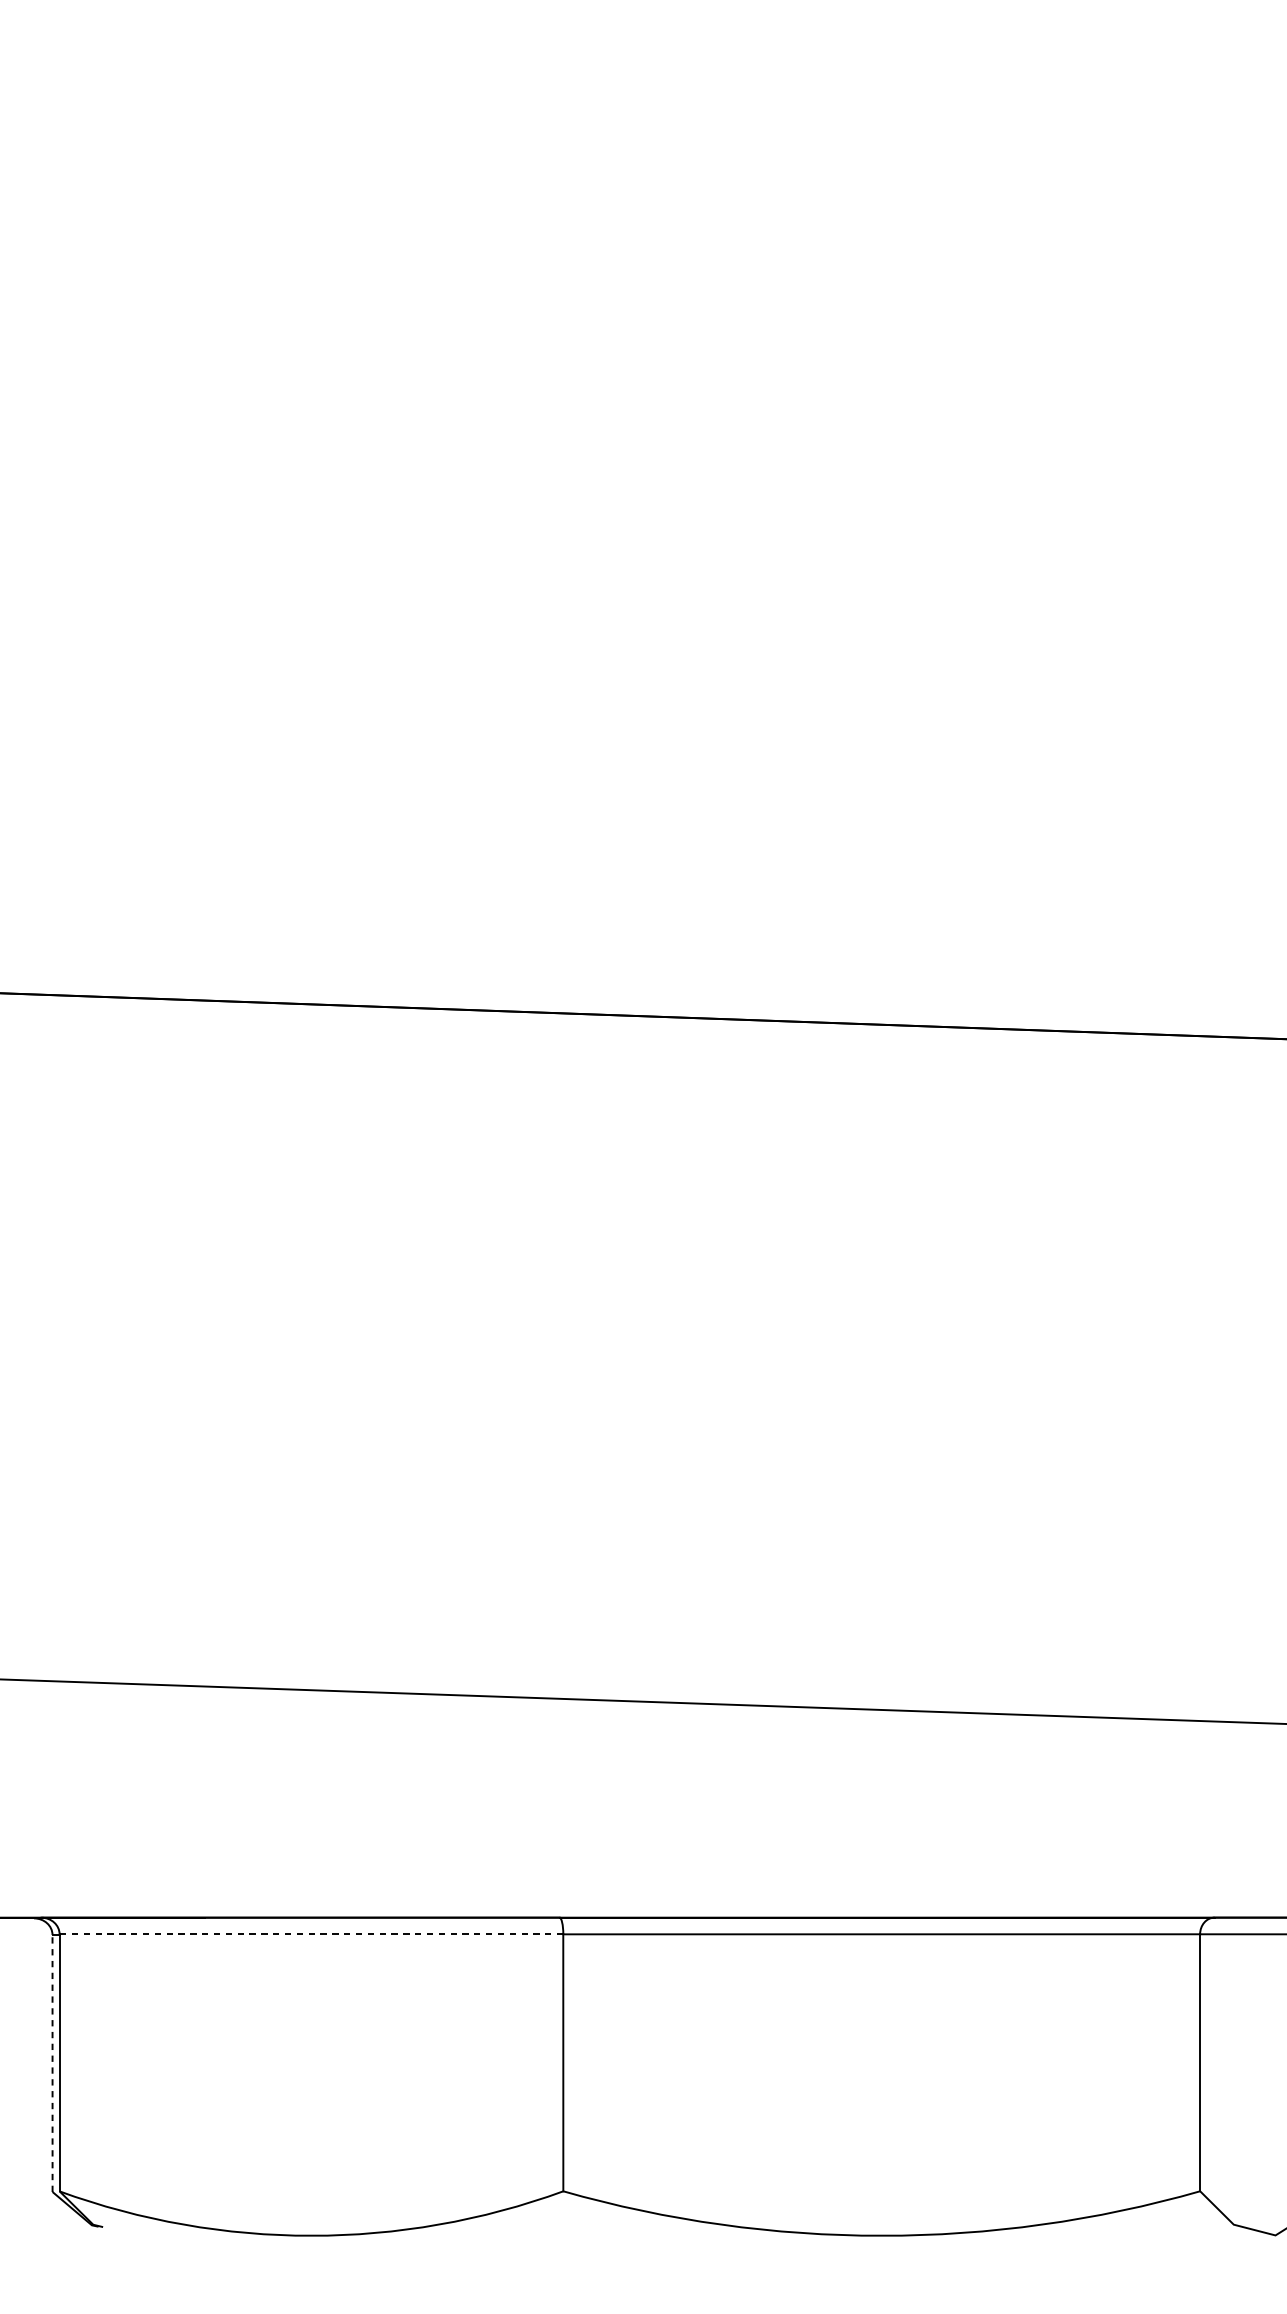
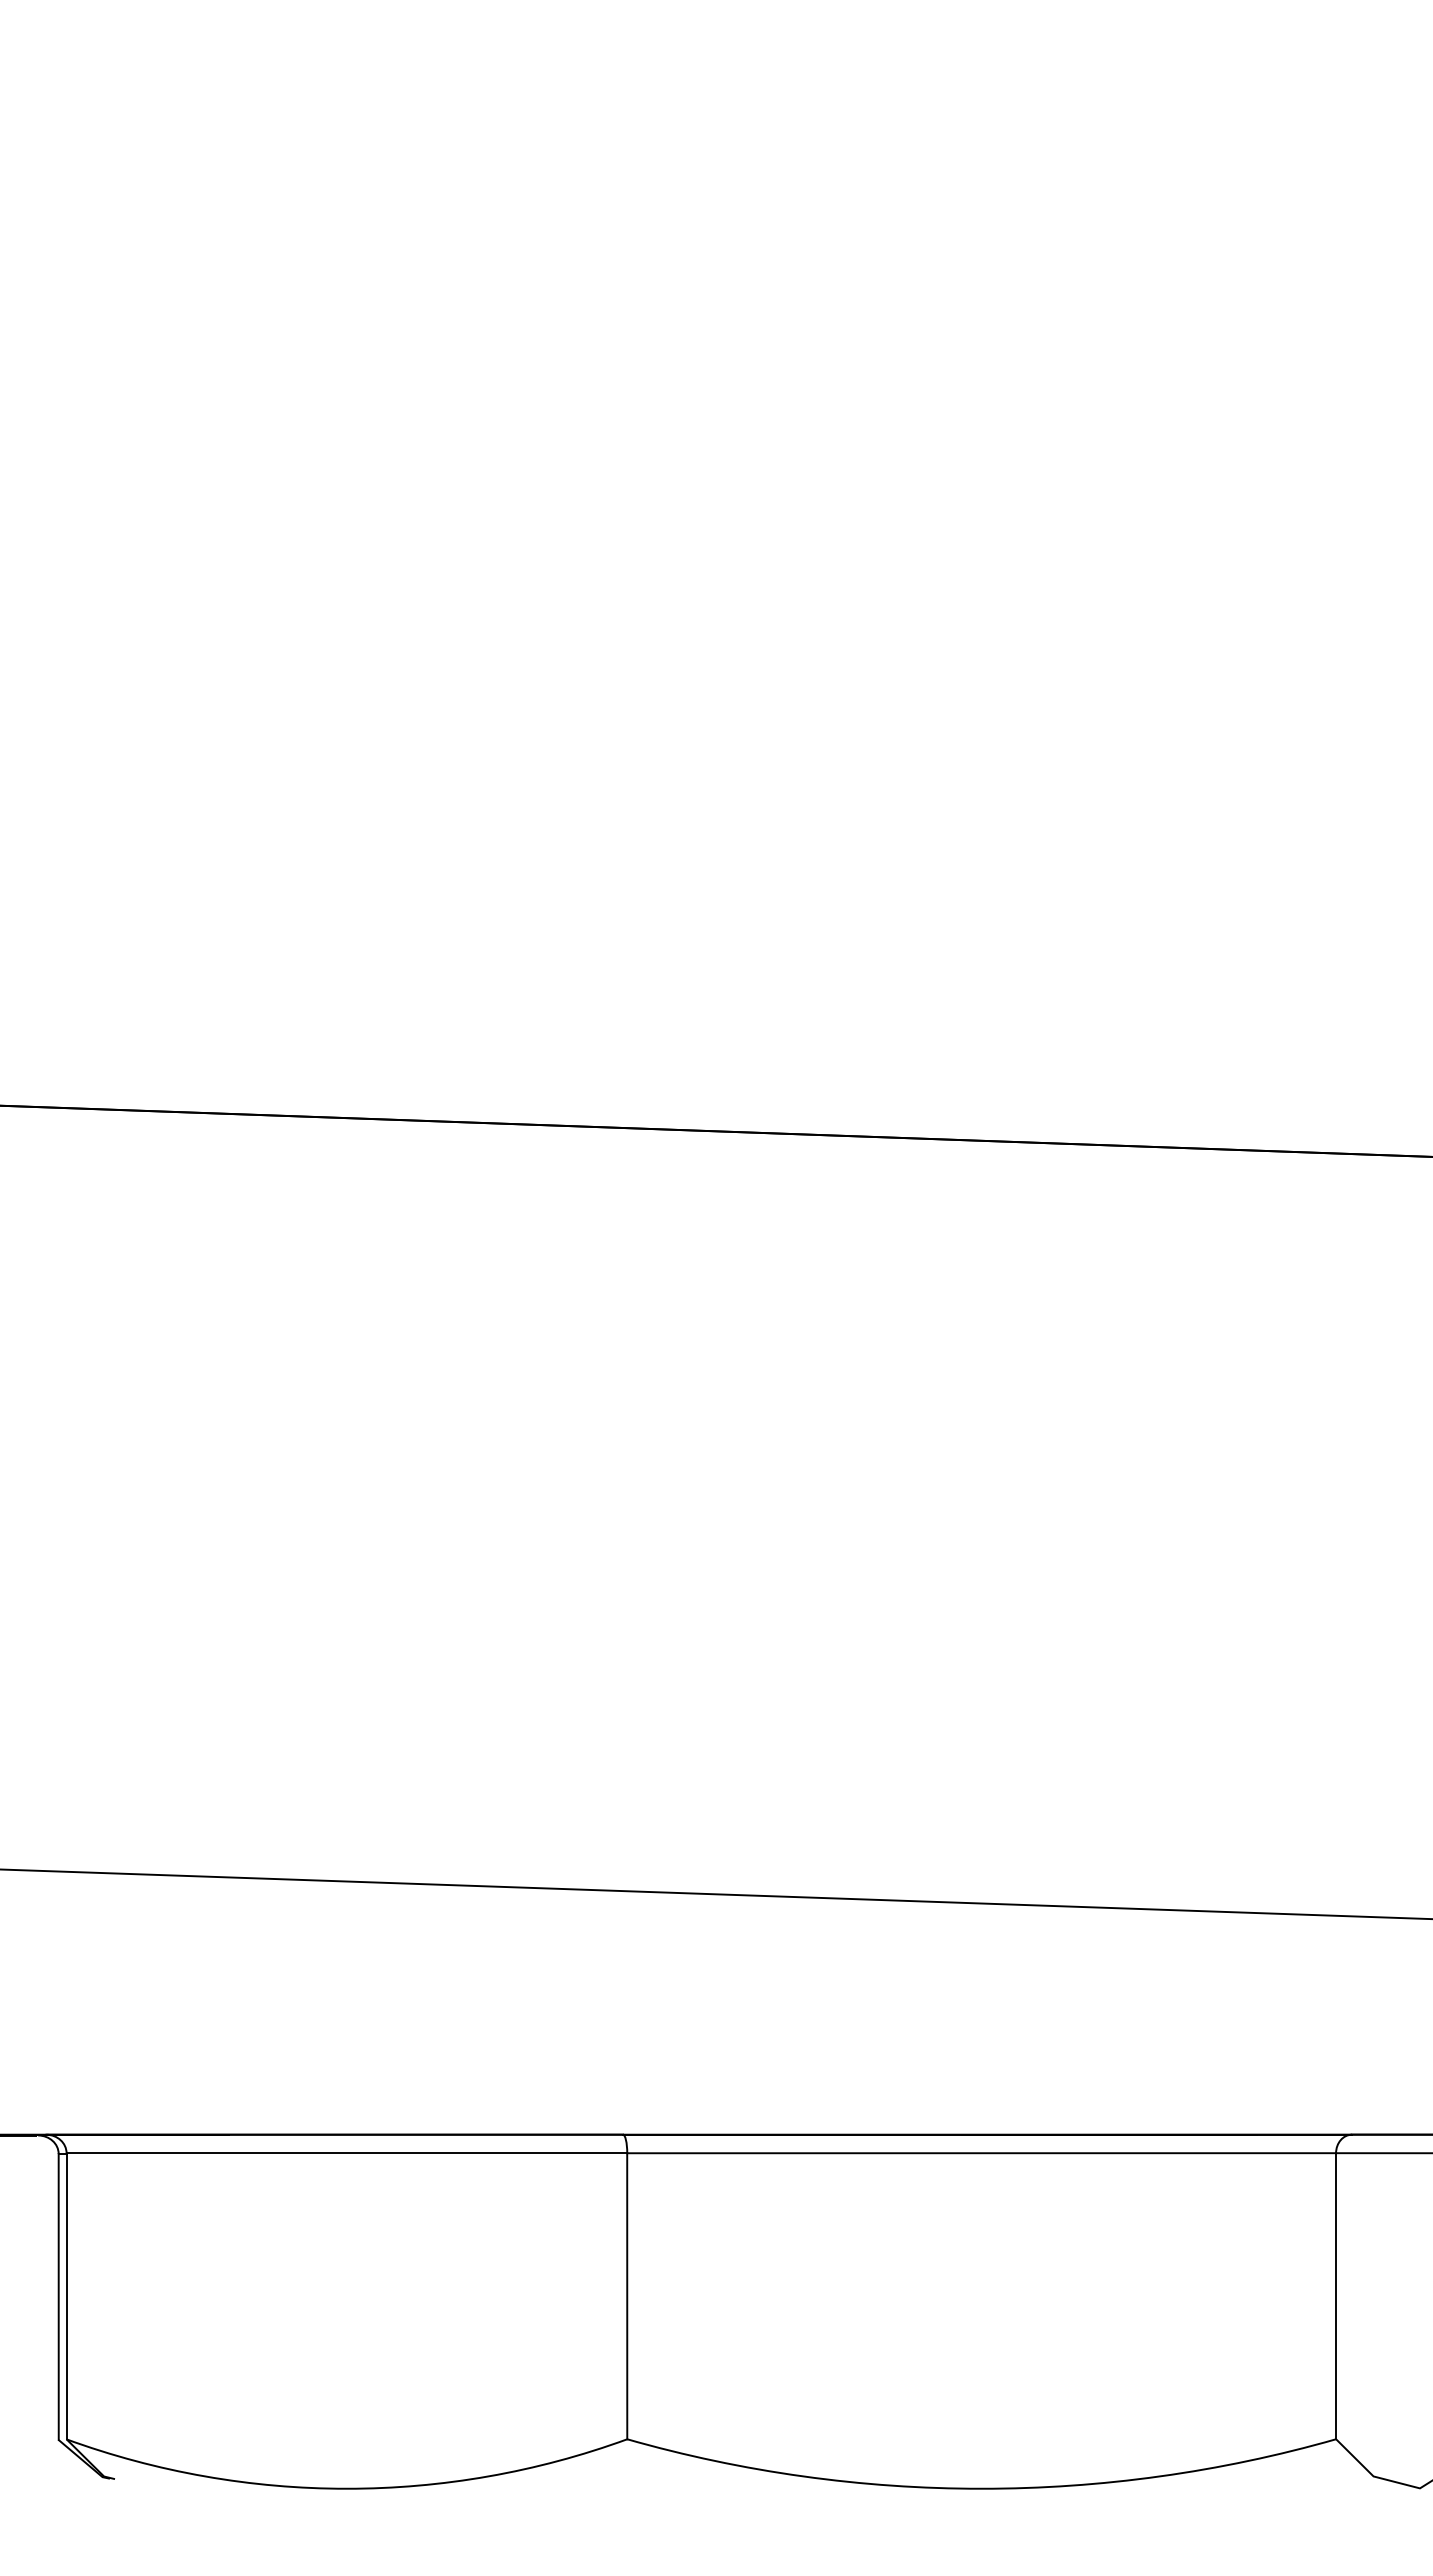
line: (311, 1934) -> (346, 2153), dashed -> solid
line: (52, 2063) -> (58, 2296), dashed -> solid

